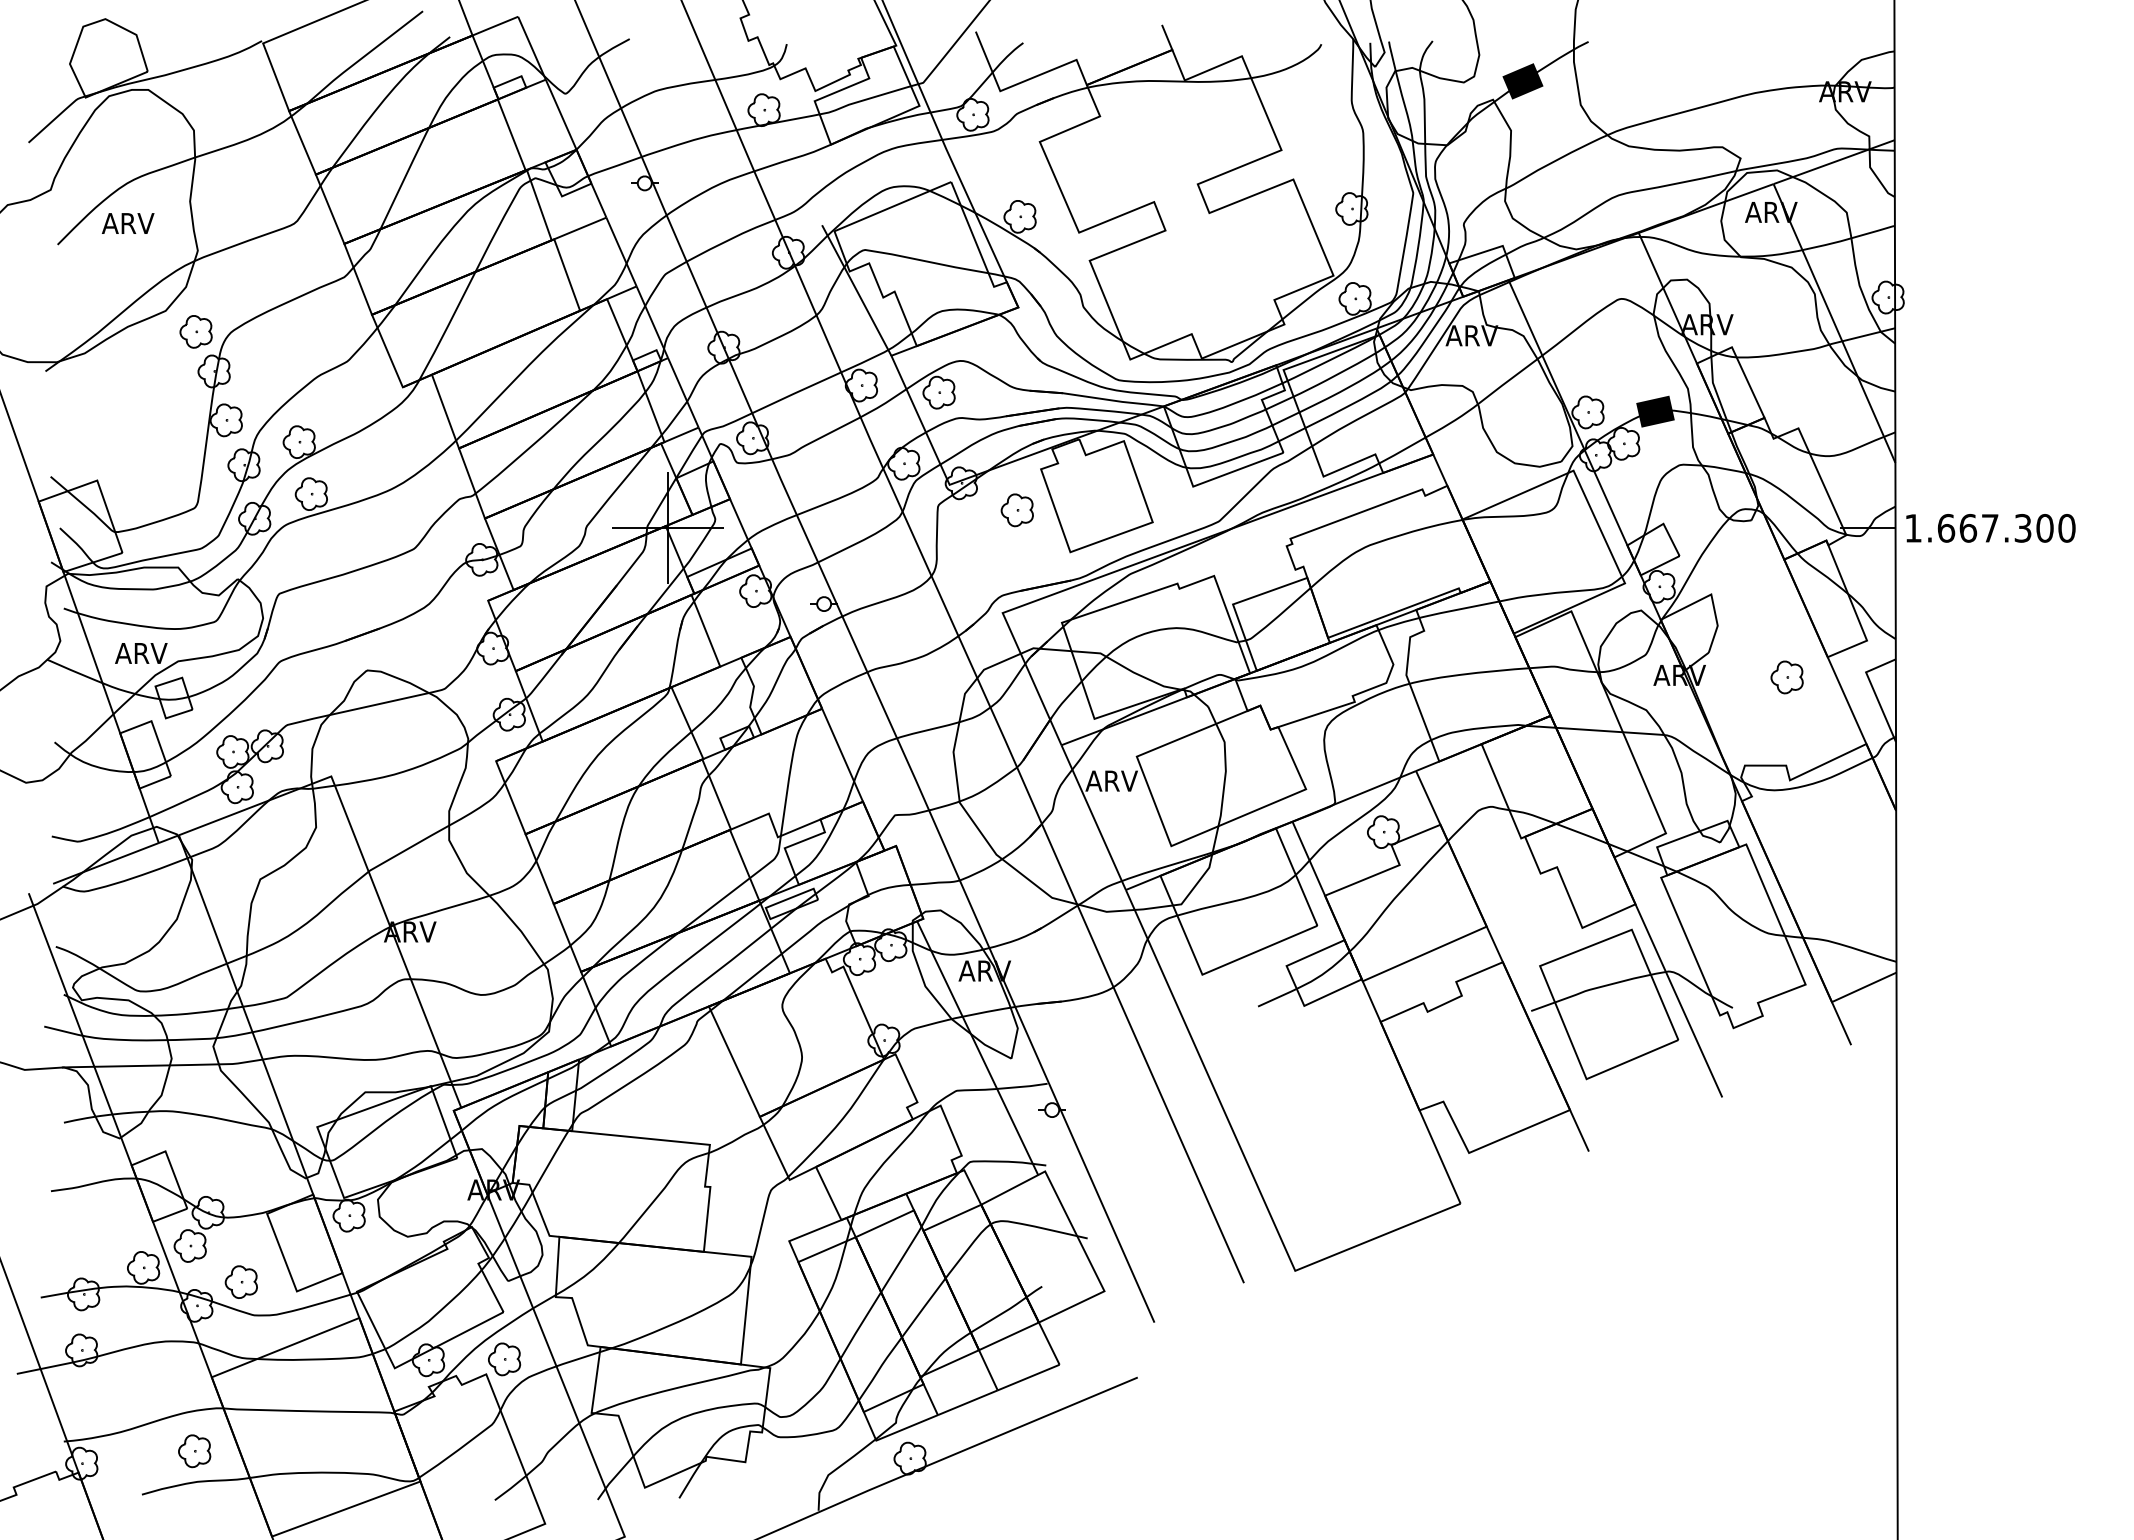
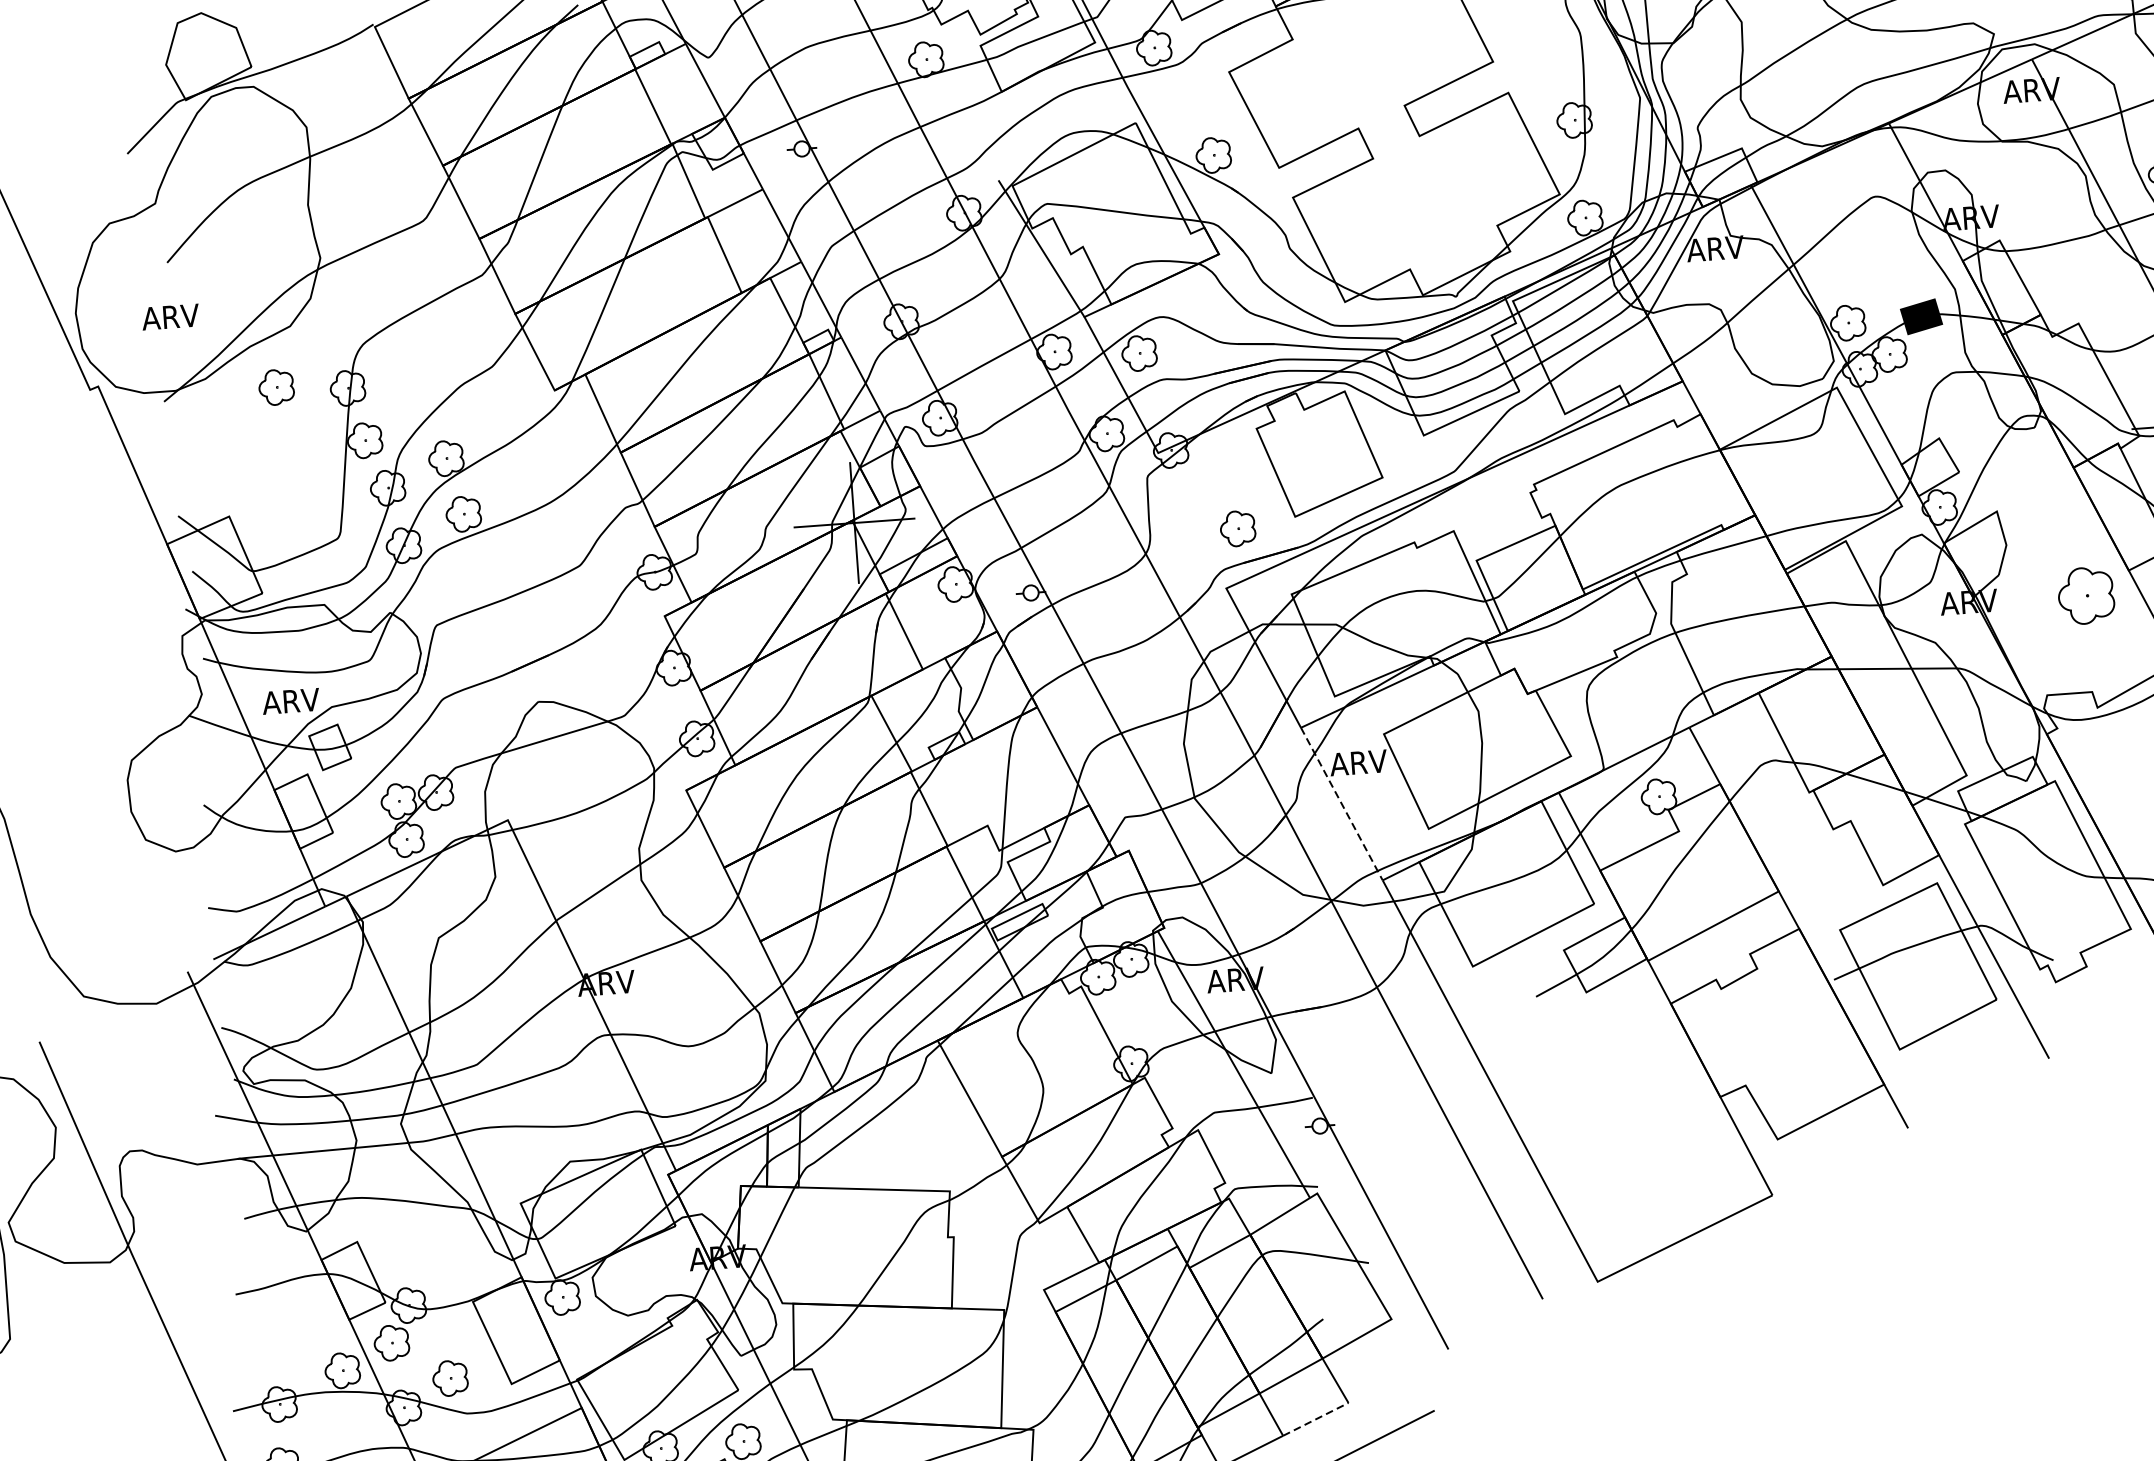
text: (127, 223) -> (169, 317), moved
part: (195, 331) -> (275, 387), moved
part: (1016, 510) -> (1237, 529), moved
part: (1786, 677) -> (2085, 595), size x1.6
line: (1093, 818) -> (1341, 805), solid -> dashed
line: (1029, 1377) -> (1316, 1419), solid -> dashed

